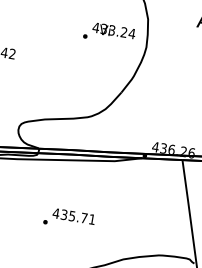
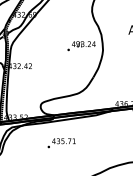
text: (68, 219) -> (61, 143), moved

